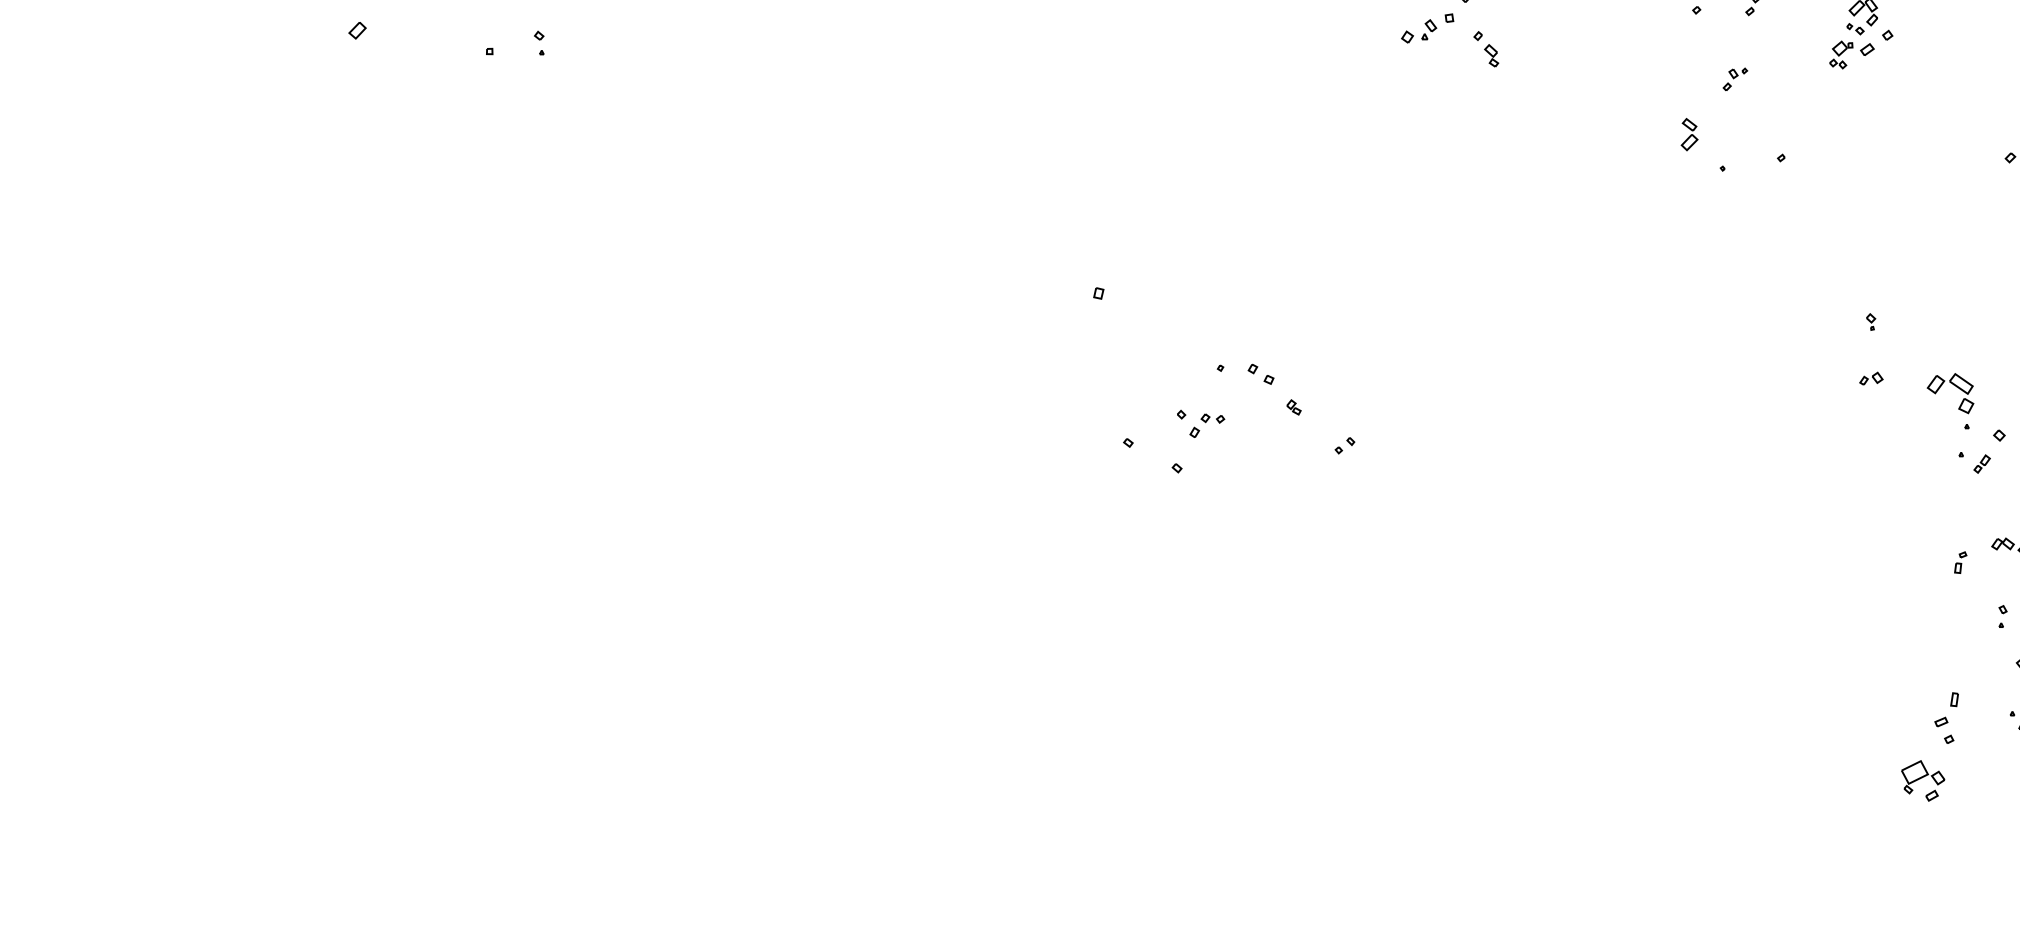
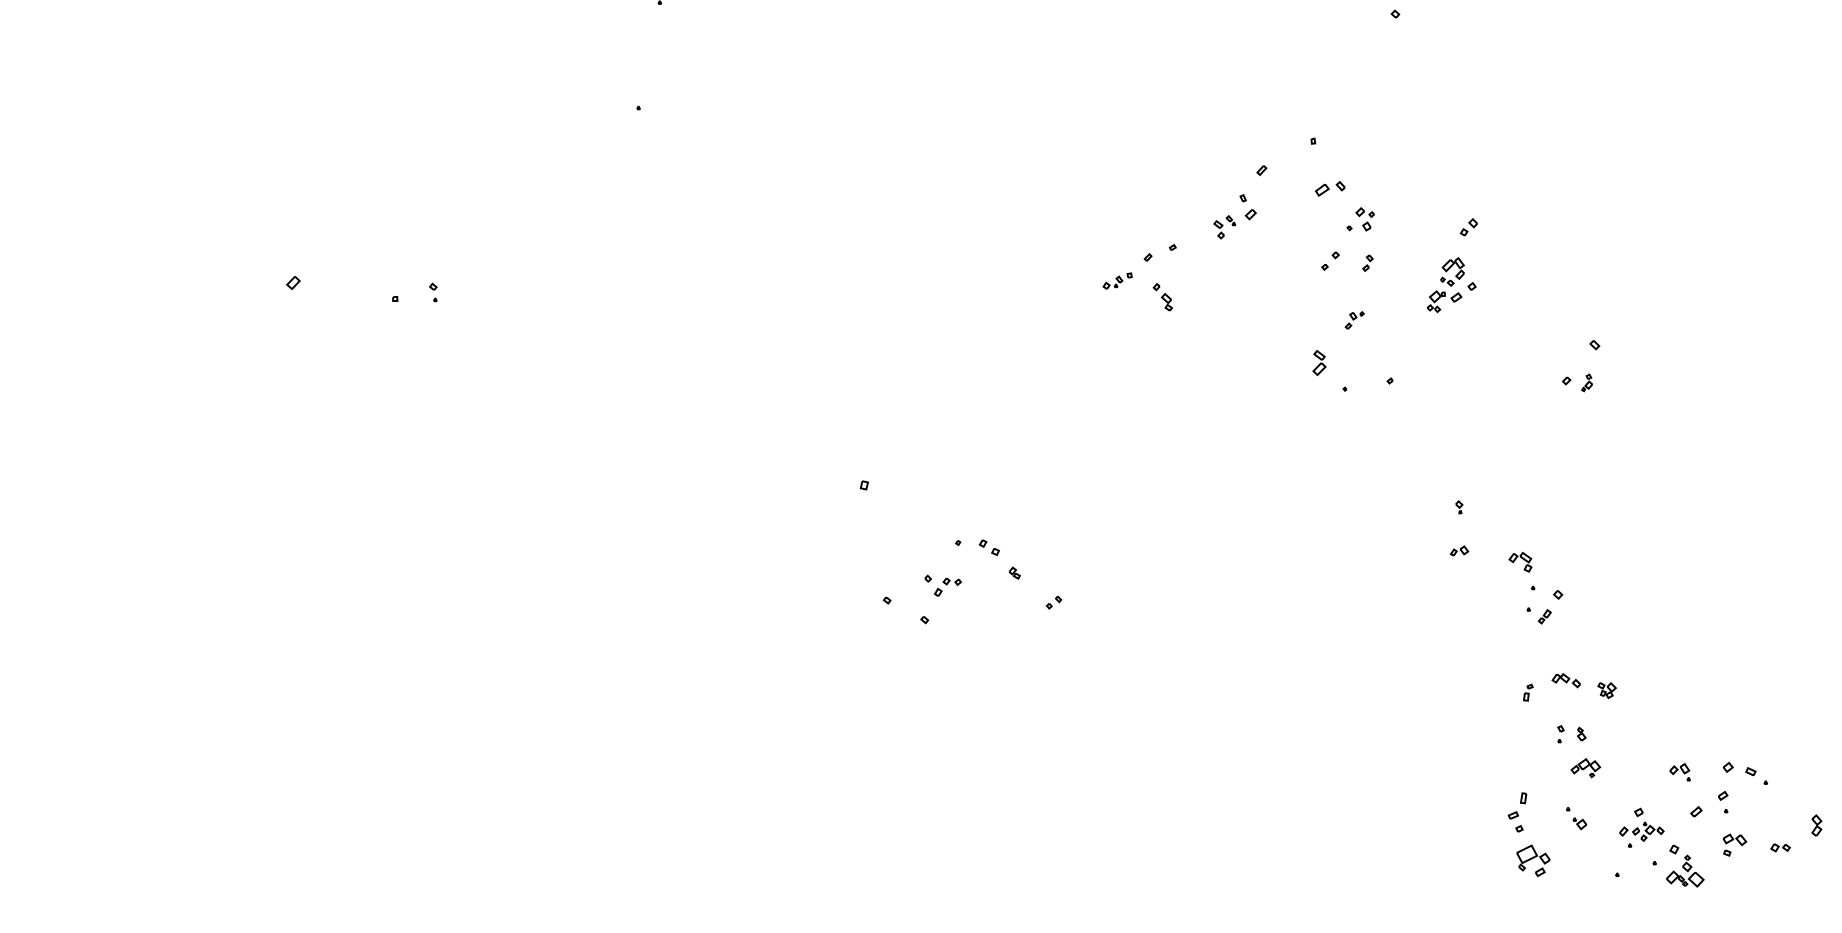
part: (1427, 27) -> (1117, 280), size x0.71
part: (1950, 392) -> (1520, 561), size x0.62
part: (1923, 780) -> (1533, 860), moved

